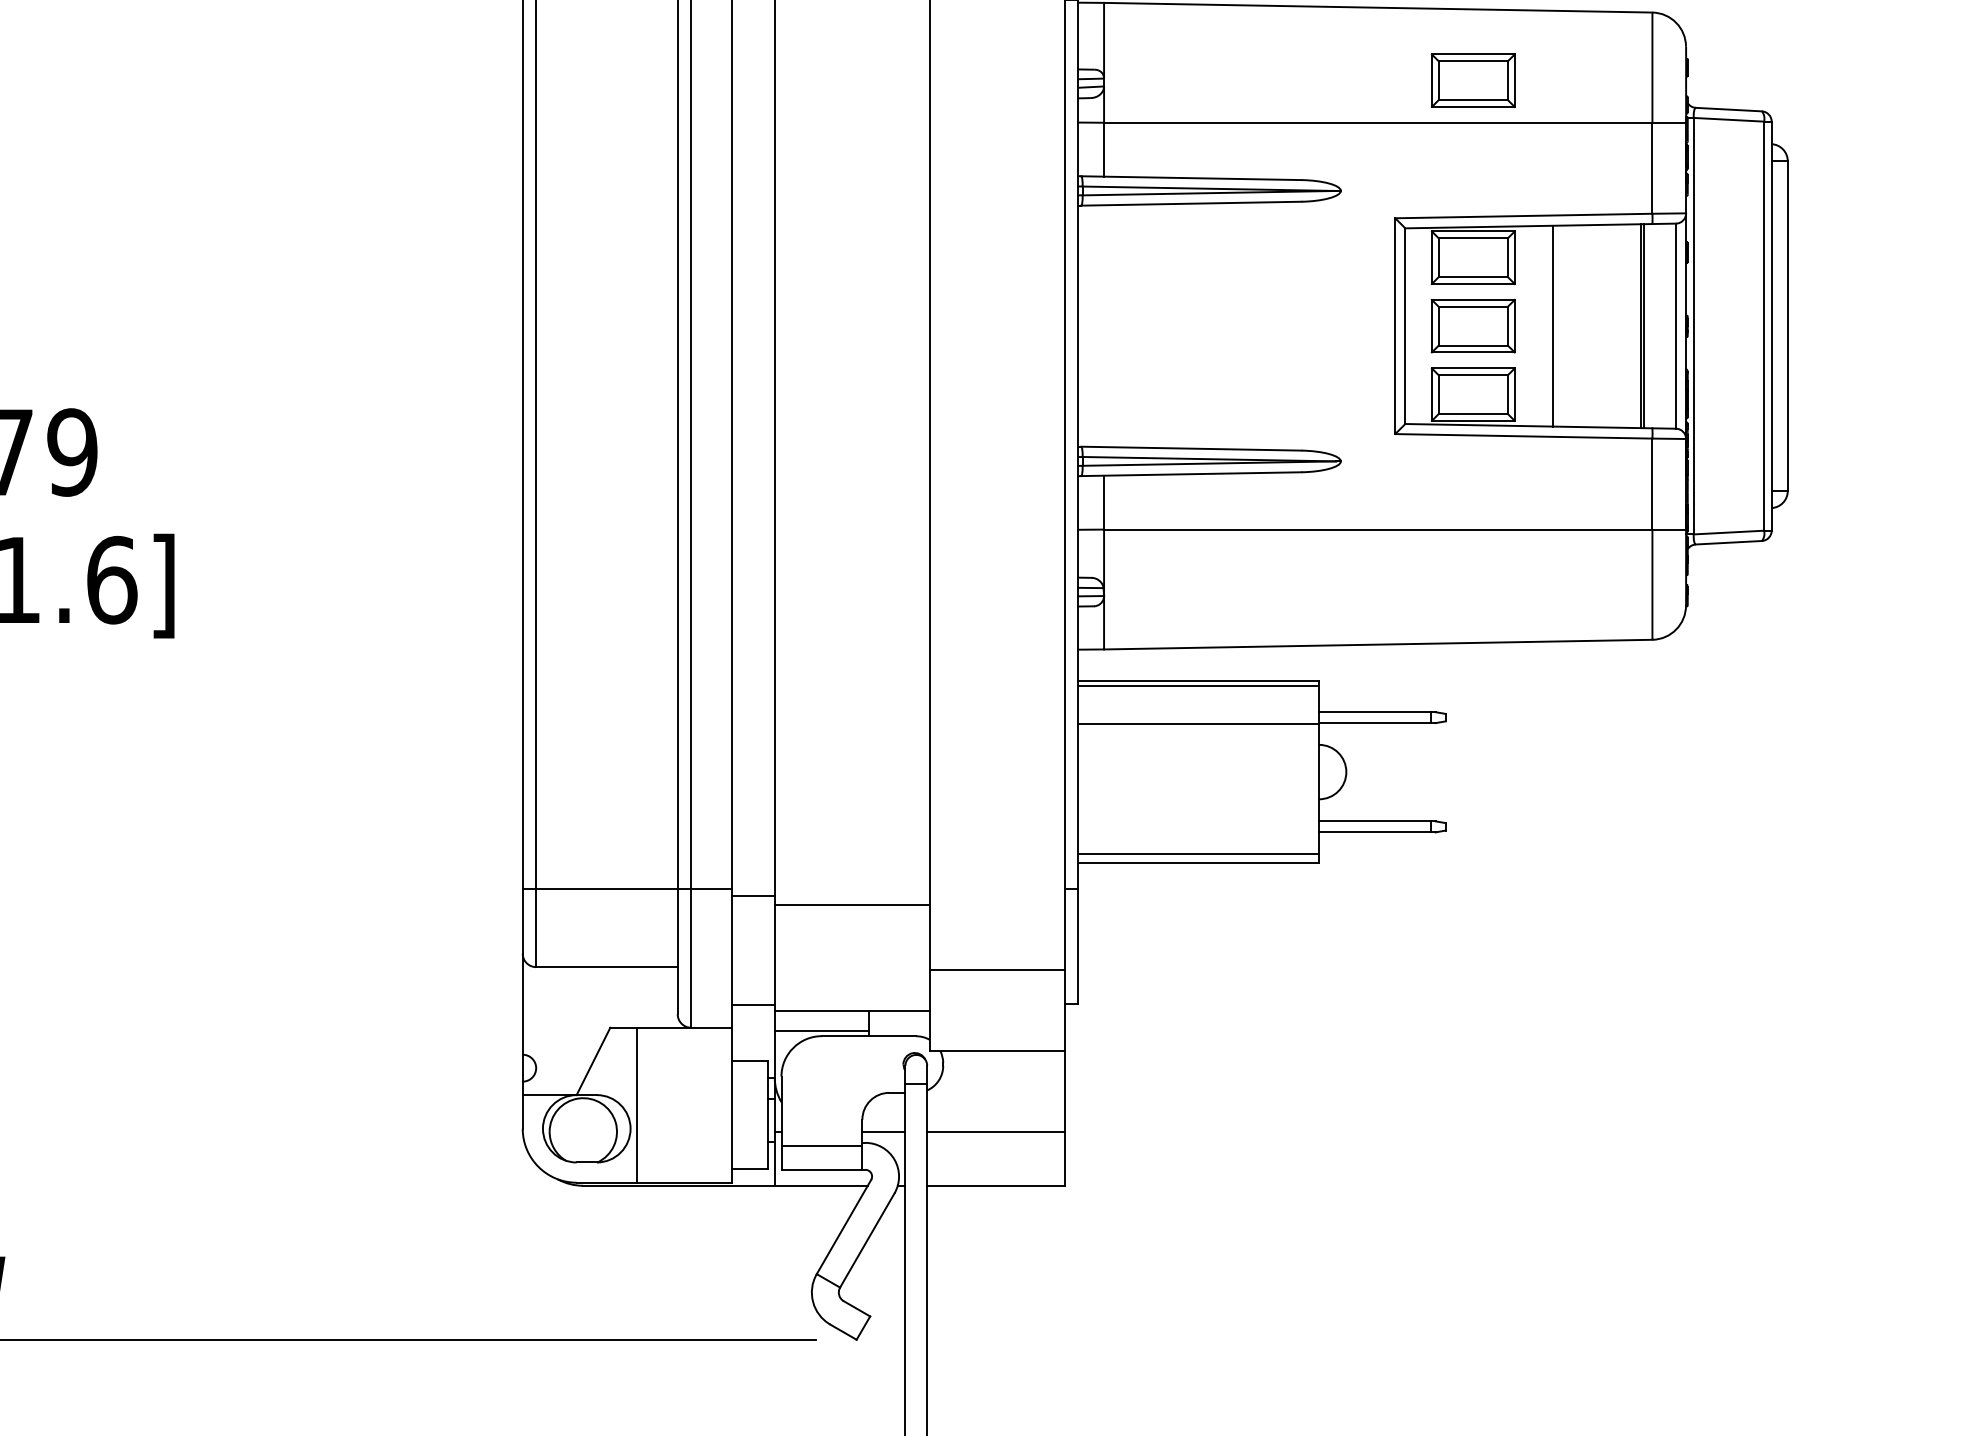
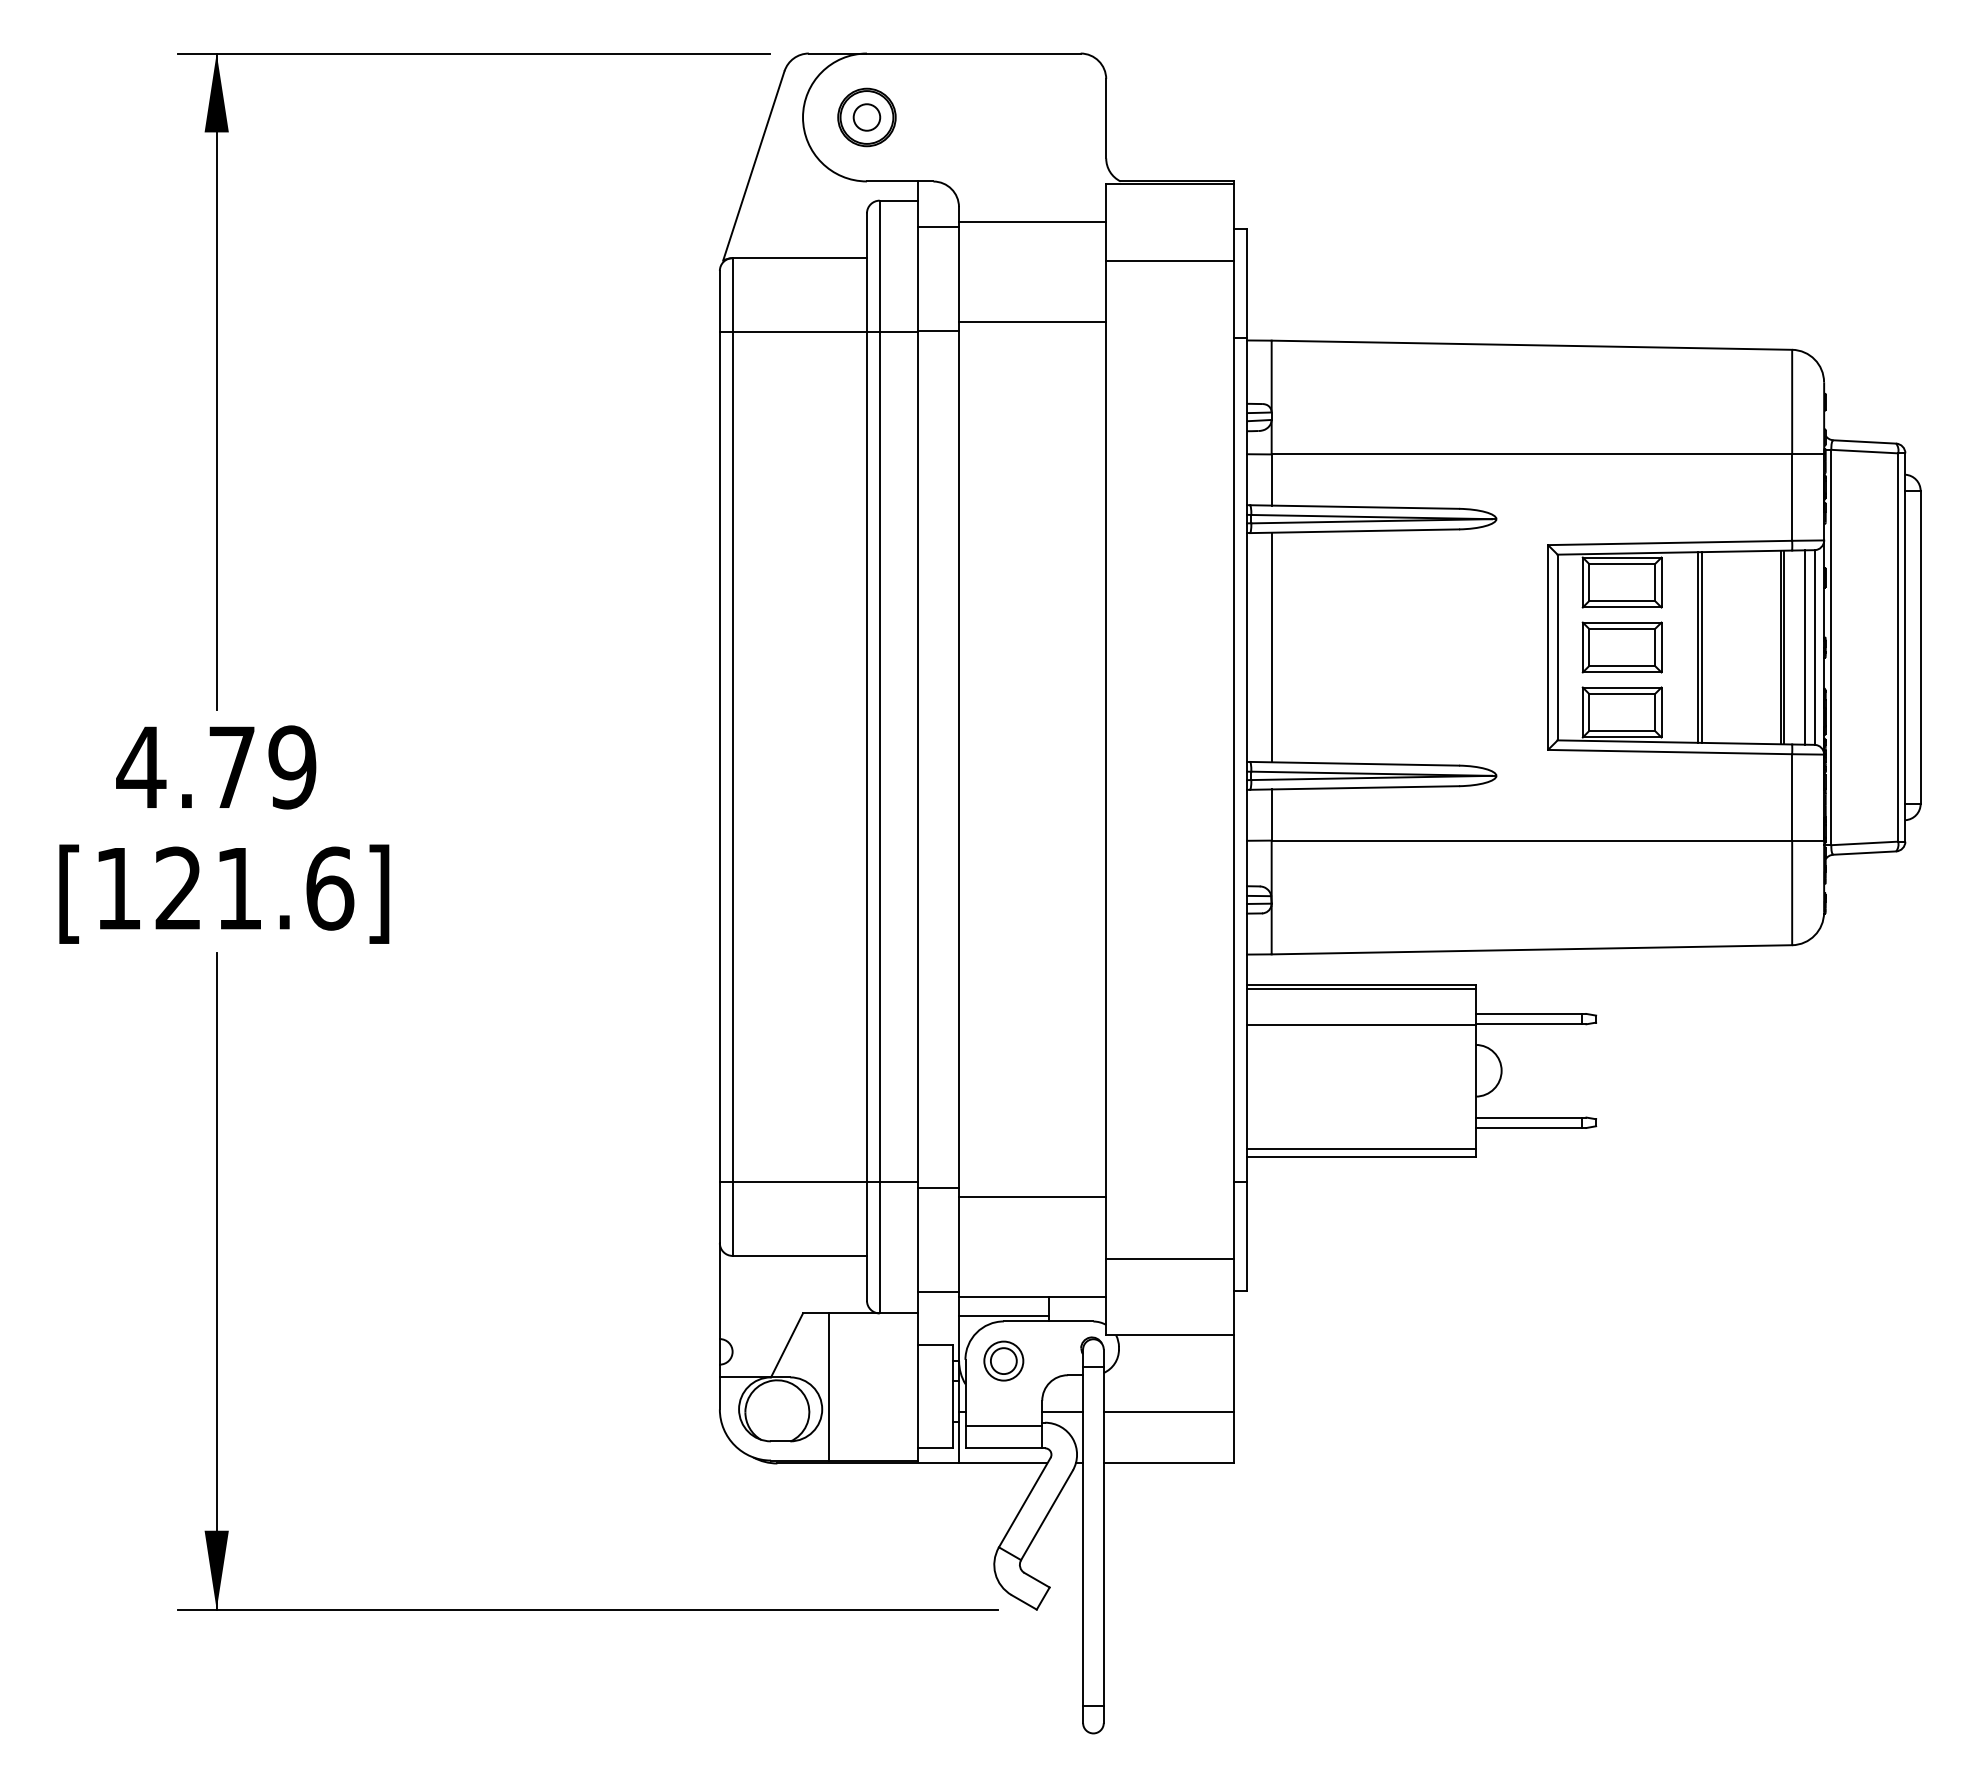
part: (1472, 80) -> (1621, 414), removed
line: (1103, 326) -> (1271, 647), added
line: (1556, 326) -> (1701, 647), added
line: (1665, 326) -> (1804, 647), added
part: (821, 1077) -> (1003, 1360), added

